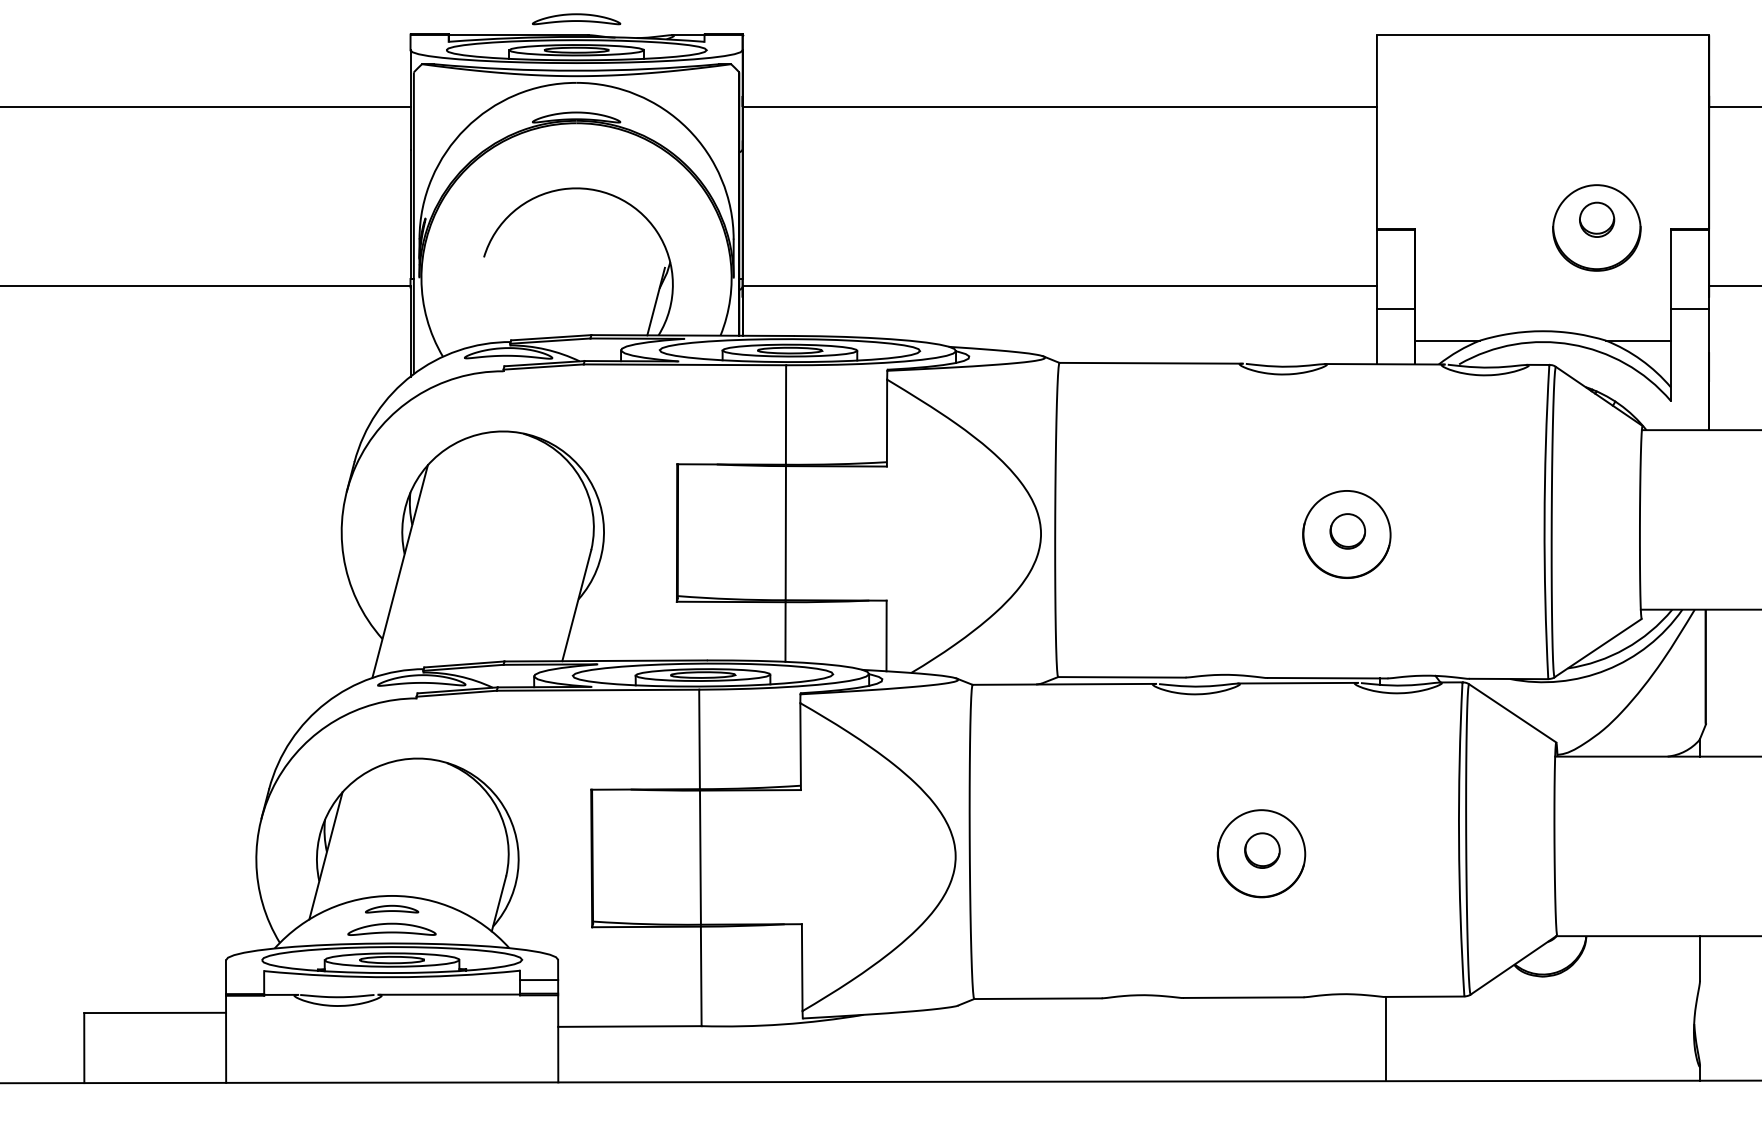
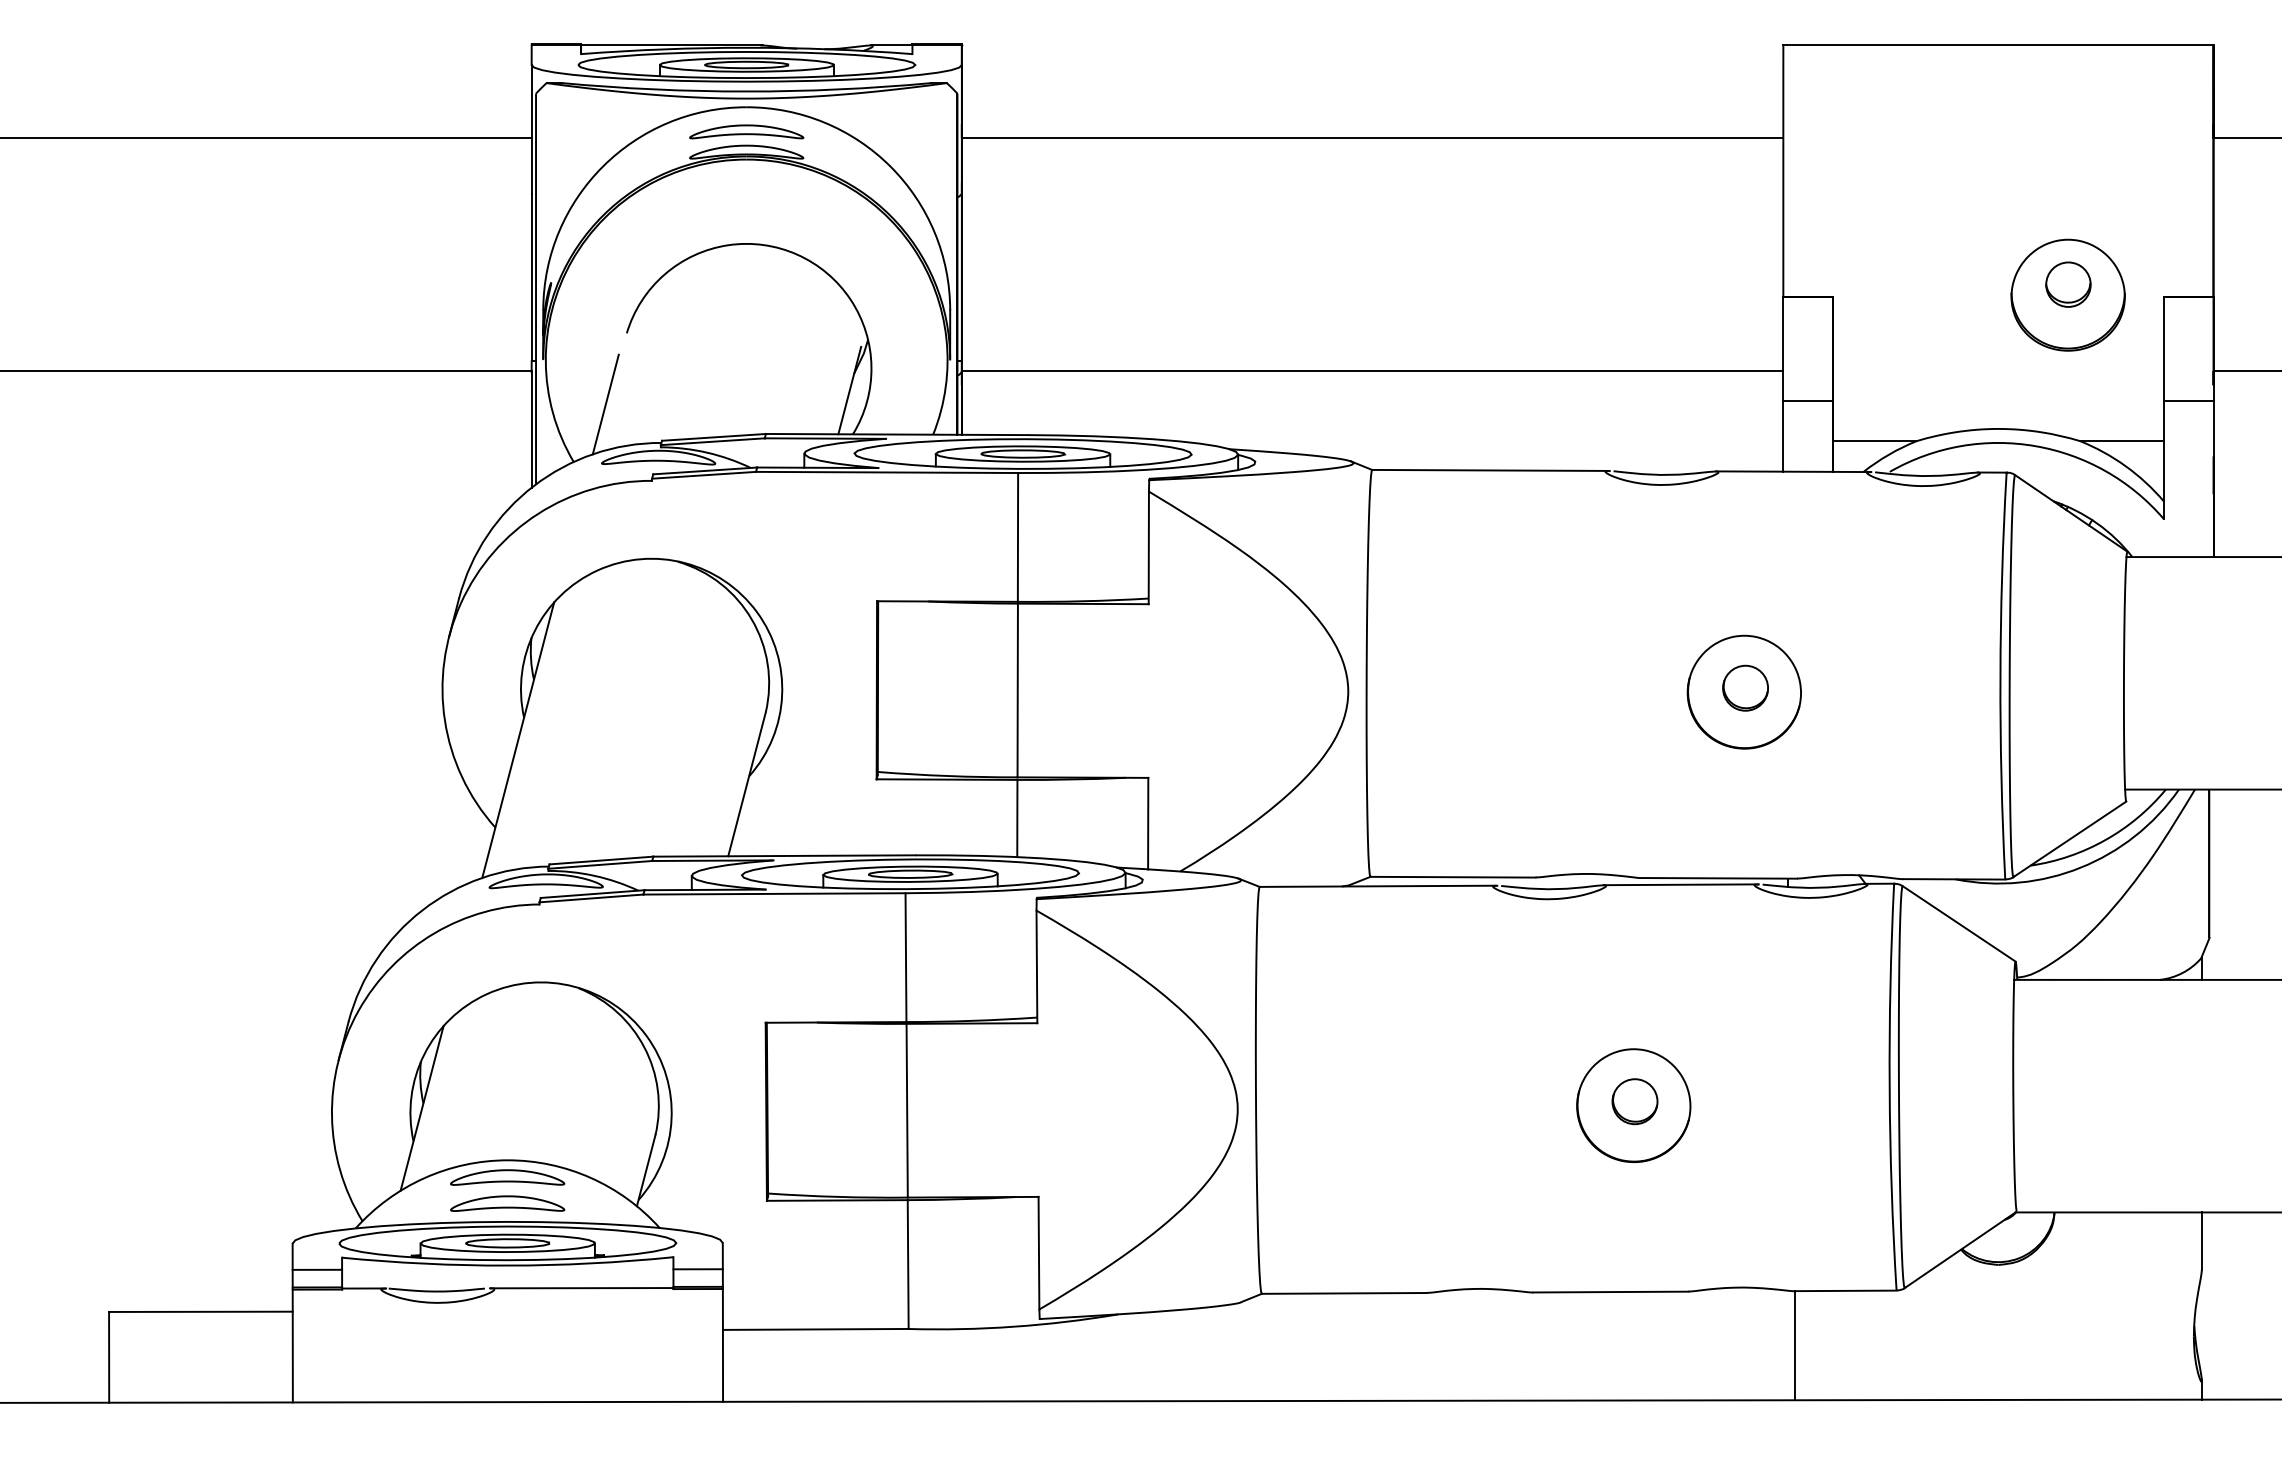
part: (576, 18) -> (746, 131), moved
line: (467, 312) -> (605, 404), added
part: (391, 909) -> (507, 1177), size x1.67
line: (245, 980) -> (317, 1269), added

